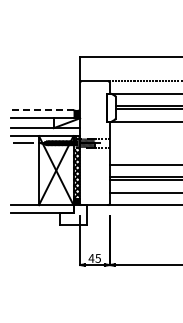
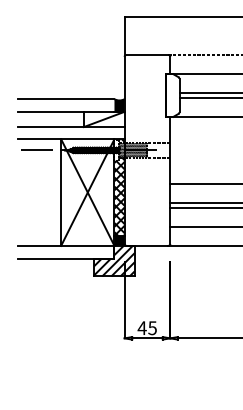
line: (41, 110) -> (65, 99), dashed -> solid
hatch: (73, 214) -> (114, 260), added

